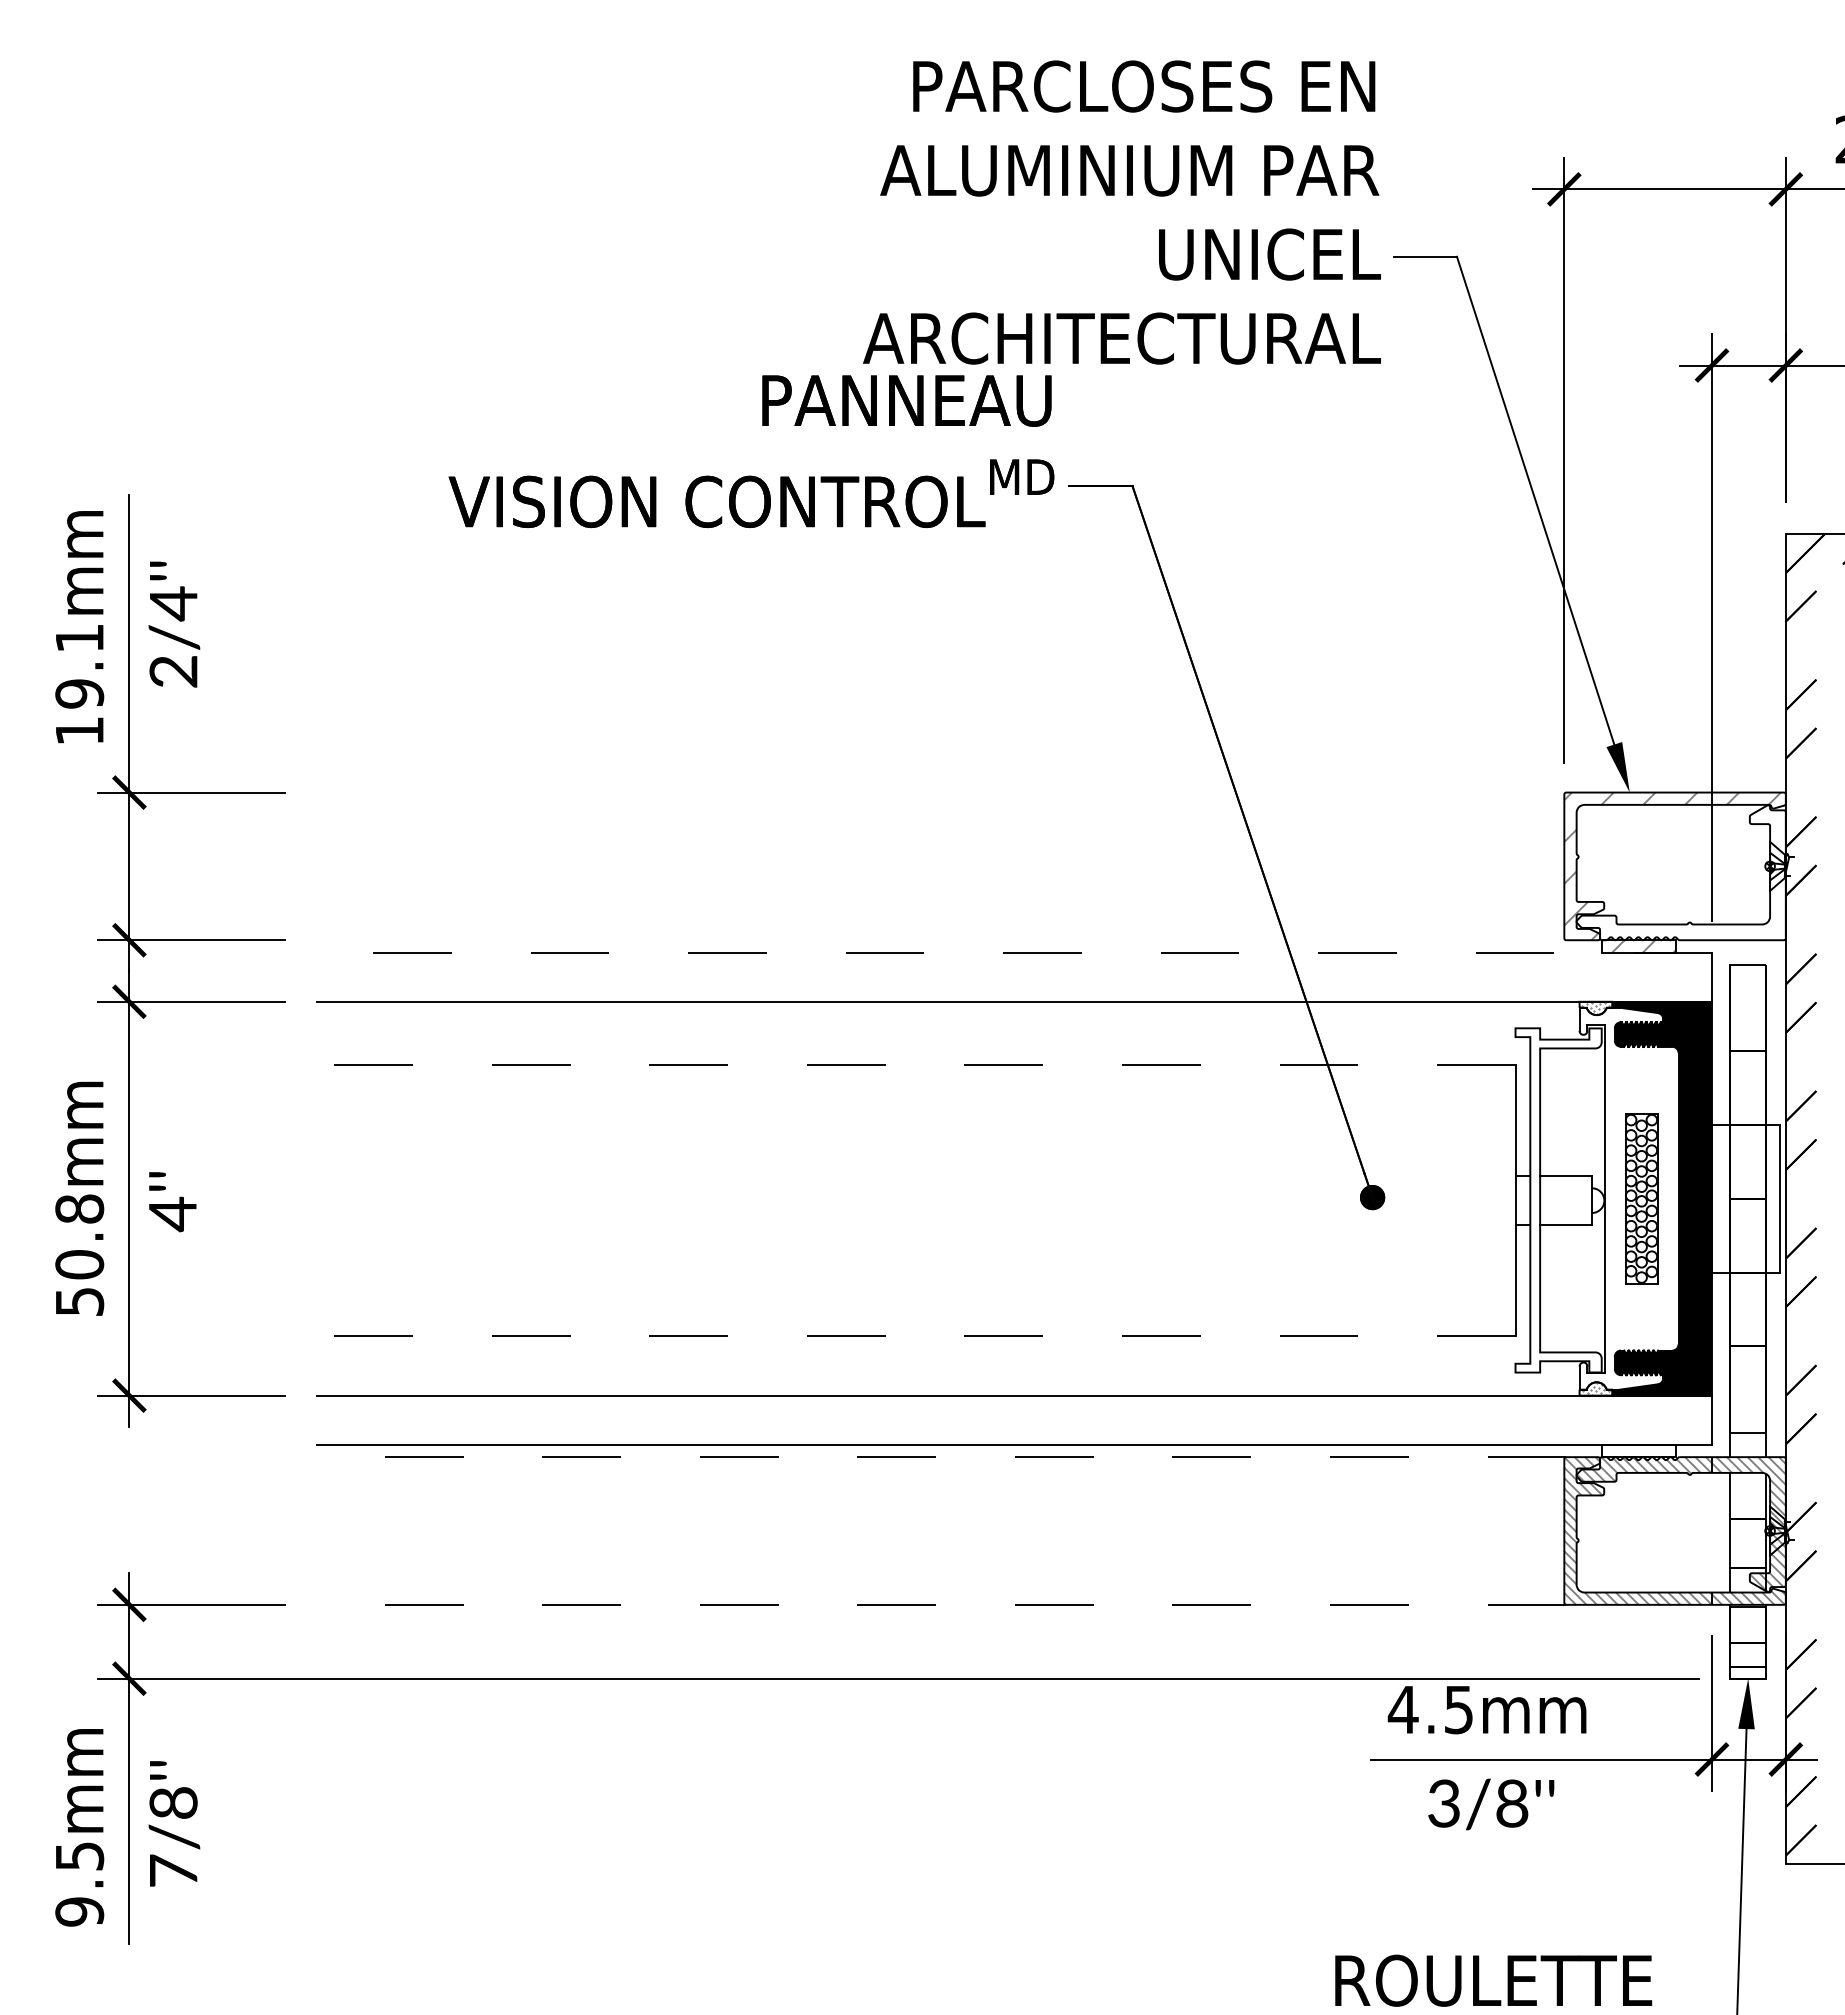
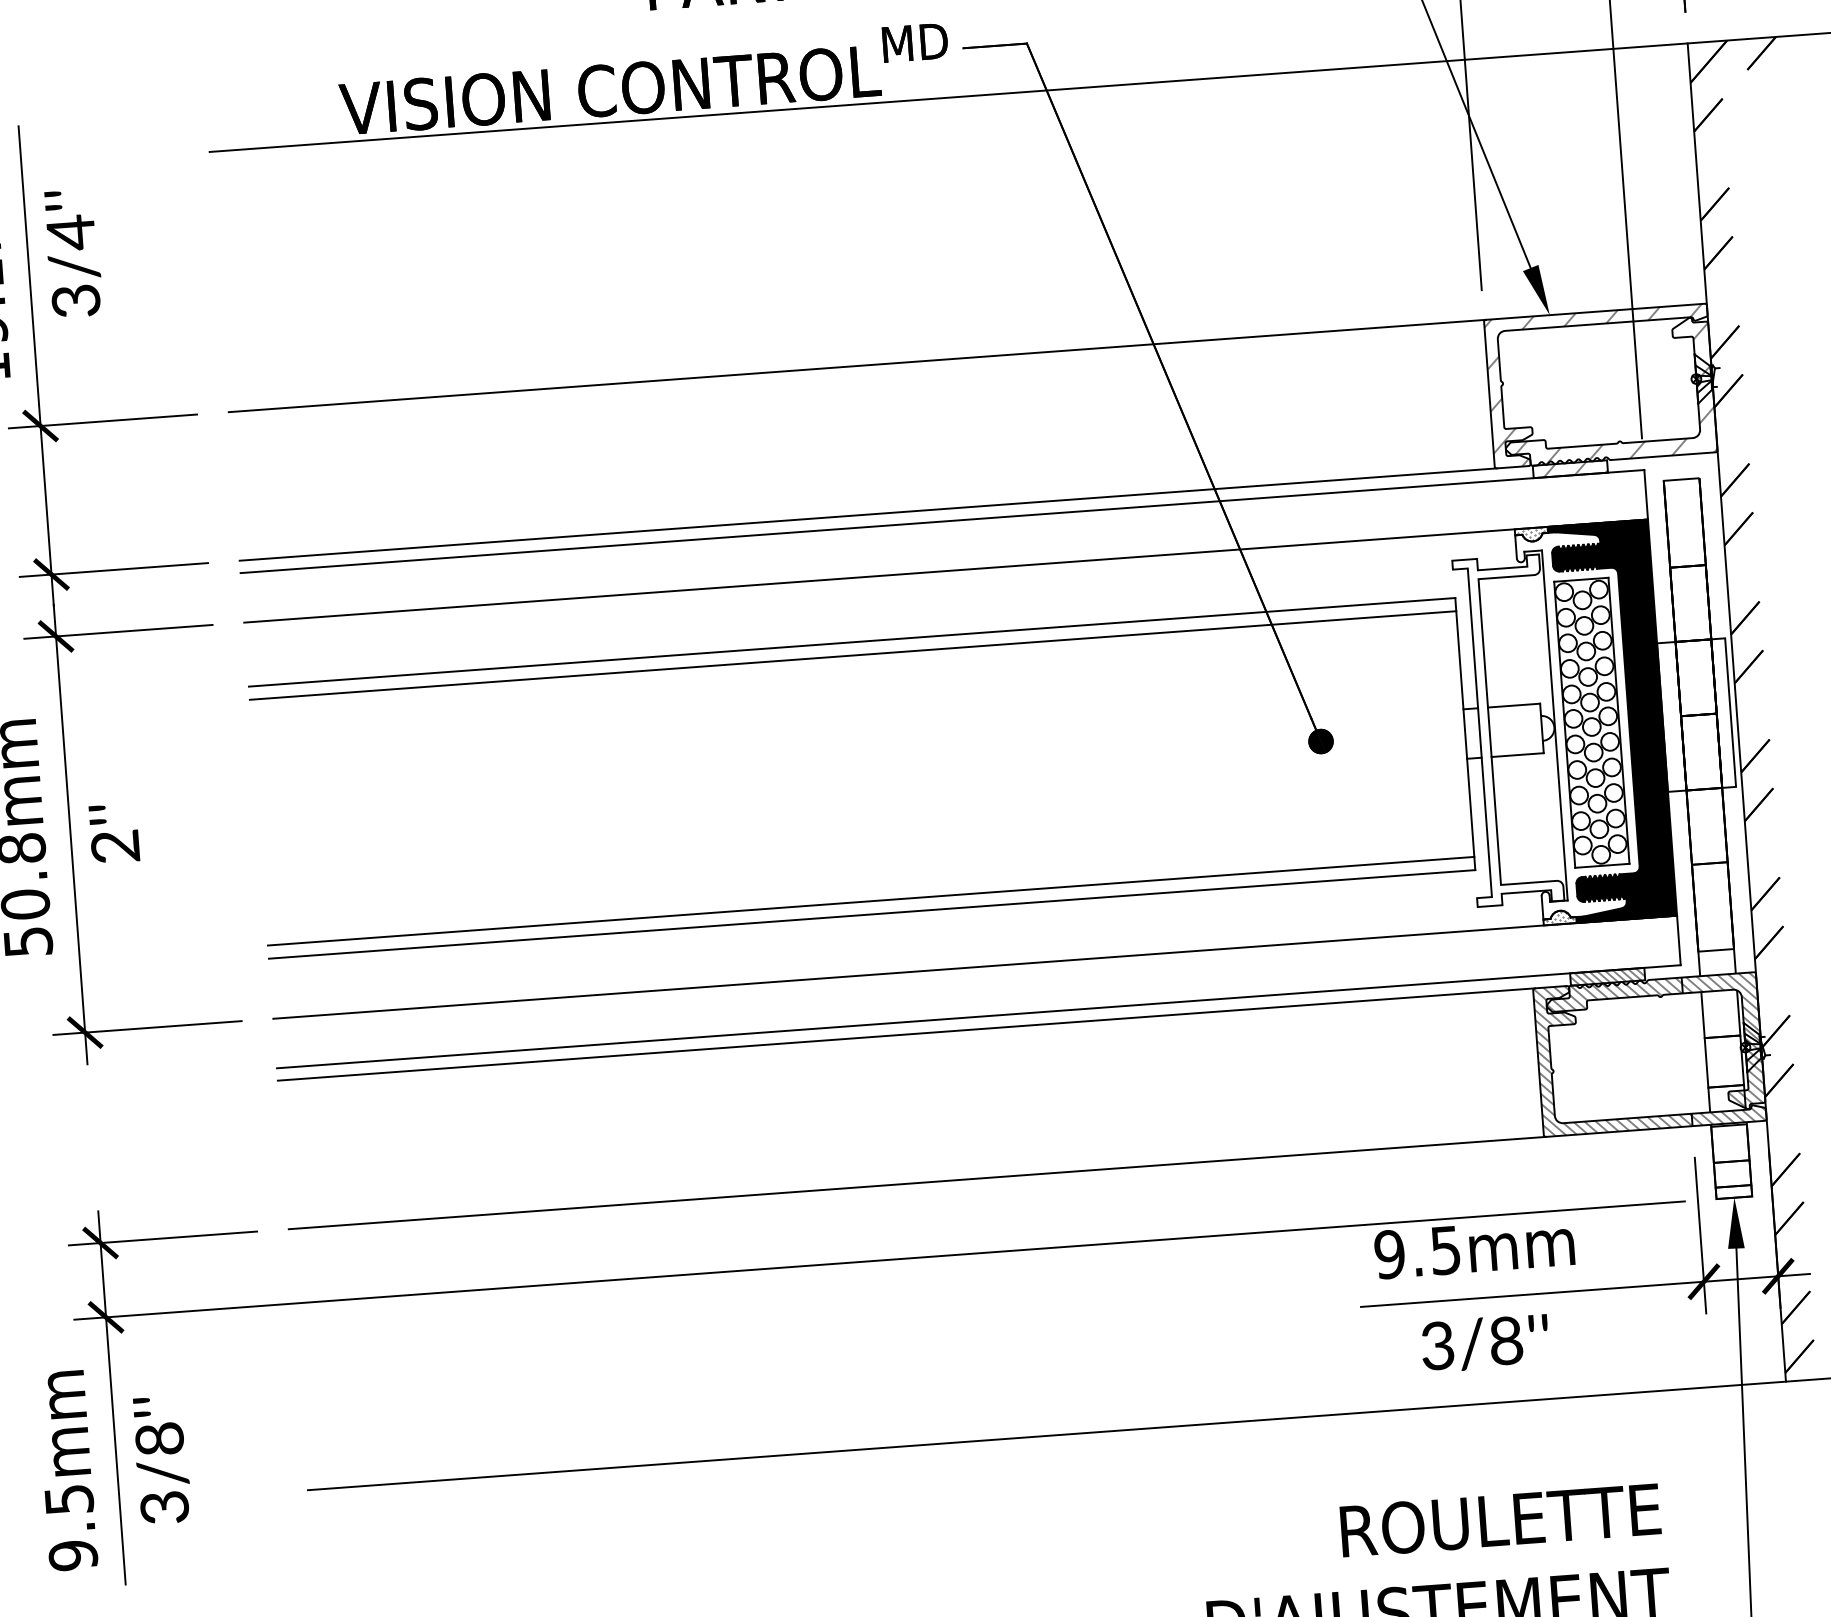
line: (1050, 533) -> (947, 97), added
text: (174, 671) -> (77, 300), 2/4''\f] -> 3/4''\f]
line: (941, 792) -> (857, 365), added
hatch: (1685, 875) -> (1611, 394), added
line: (941, 940) -> (868, 514), added
line: (1014, 952) -> (942, 521), dashed -> solid
line: (916, 1065) -> (852, 642), dashed -> solid
line: (915, 1078) -> (852, 655), added
part: (1641, 1198) -> (1591, 722), size x1.67
text: (172, 1214) -> (115, 847), 4''\f] -> 2''\f]
line: (915, 1322) -> (870, 900), added
line: (916, 1335) -> (872, 913), dashed -> solid
hatch: (1638, 1450) -> (1607, 976), added
line: (941, 1457) -> (906, 1034), dashed -> solid
line: (941, 1604) -> (917, 1182), dashed -> solid
text: (1402, 1709) -> (1388, 1254), 4.5mm -> 9.5mm
line: (1050, 1864) -> (1046, 1436), added
text: (173, 1870) -> (164, 1507), 7/8''\f] -> 3/8''\f]

